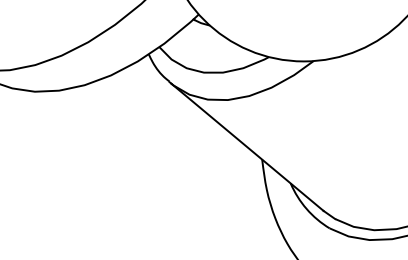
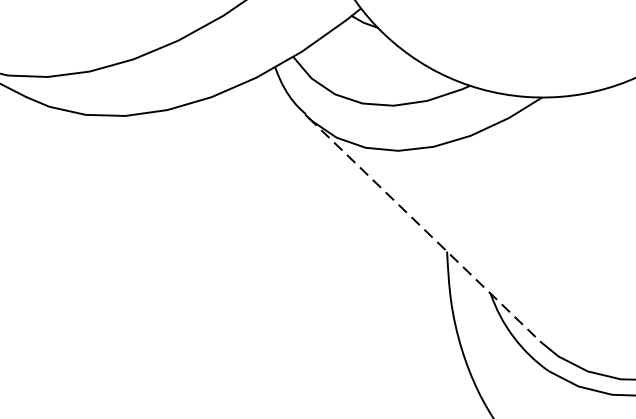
line: (247, 147) -> (424, 230), solid -> dashed

